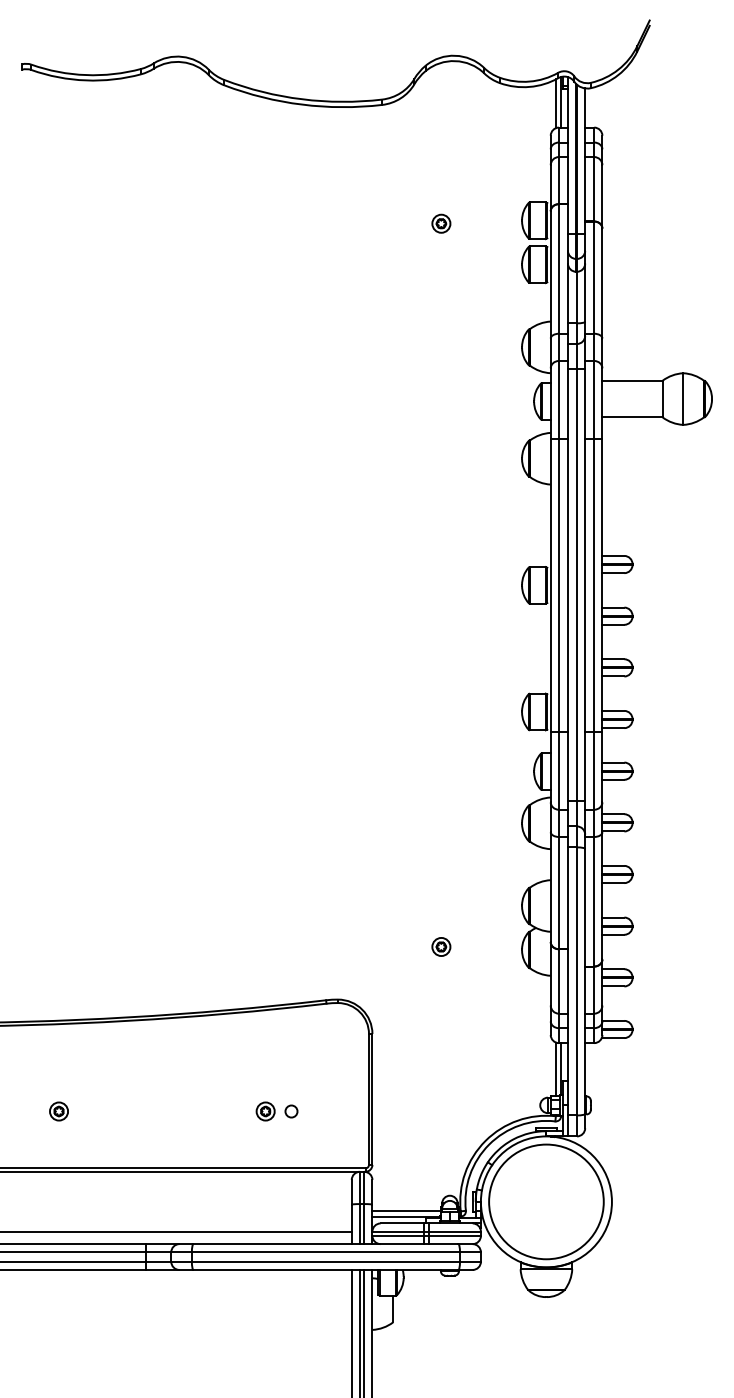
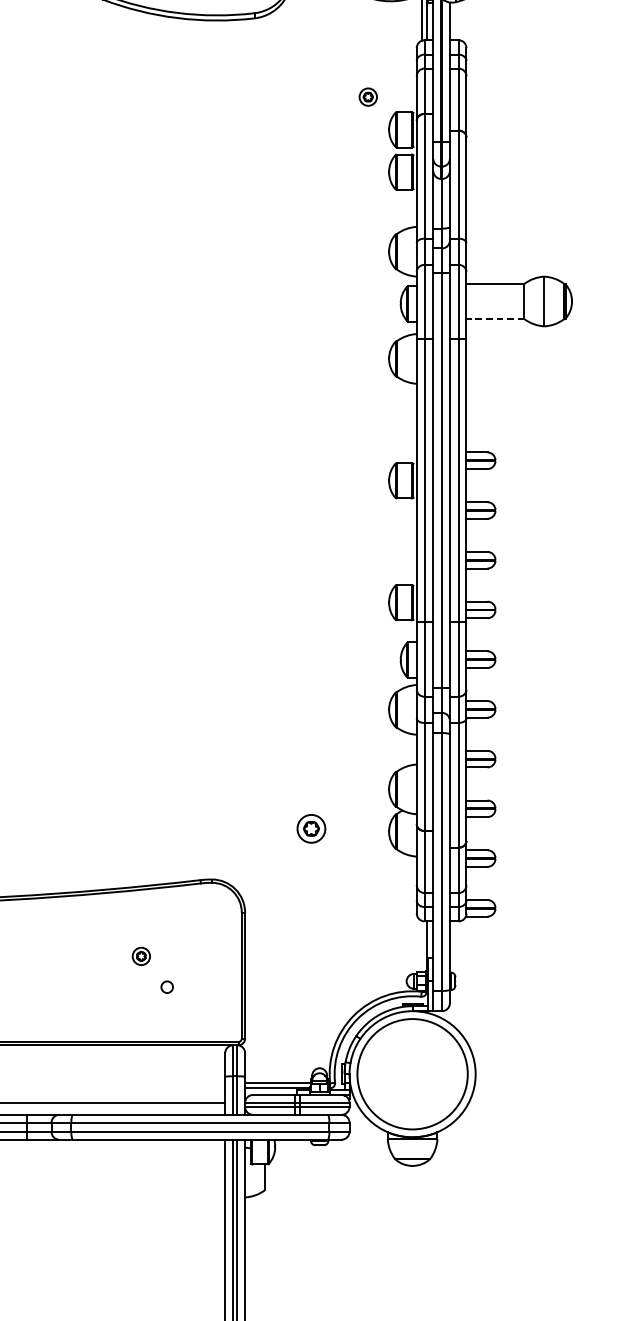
part: (441, 223) -> (368, 96), moved
line: (632, 417) -> (495, 319), solid -> dashed
part: (441, 946) -> (311, 828), size x1.6
line: (555, 1068) -> (421, 945), removed
part: (265, 1111) -> (141, 956), moved

